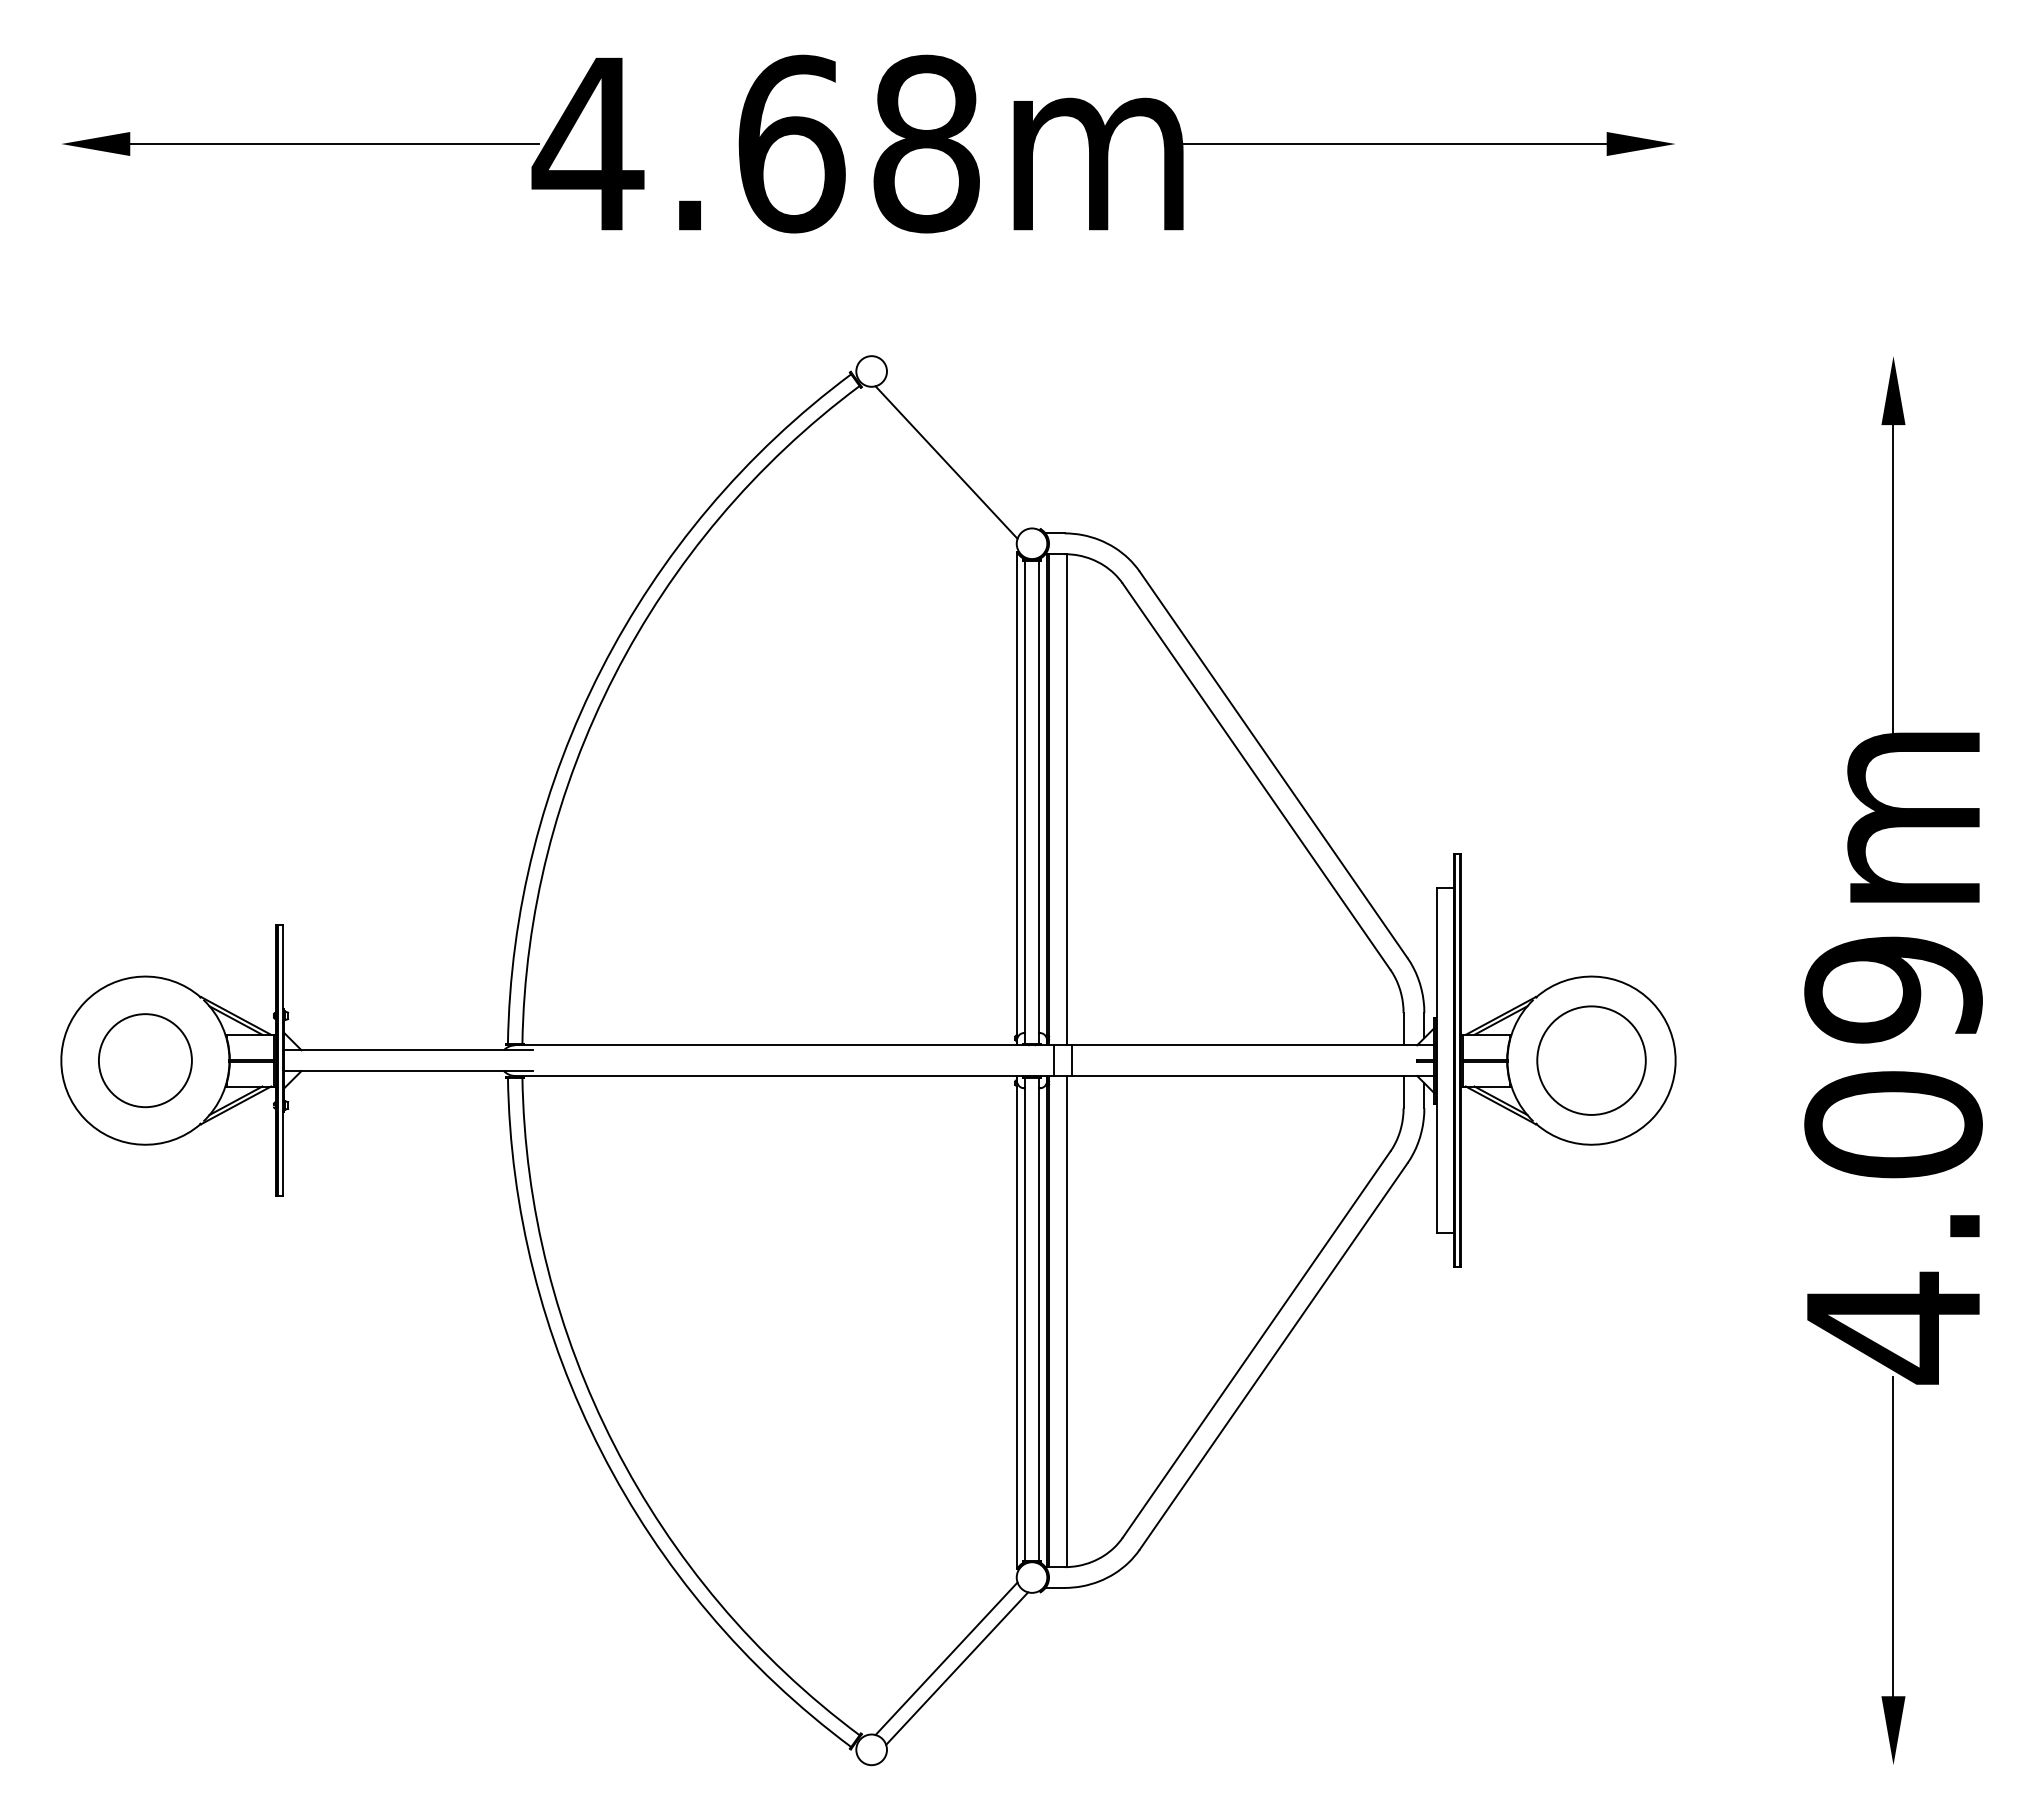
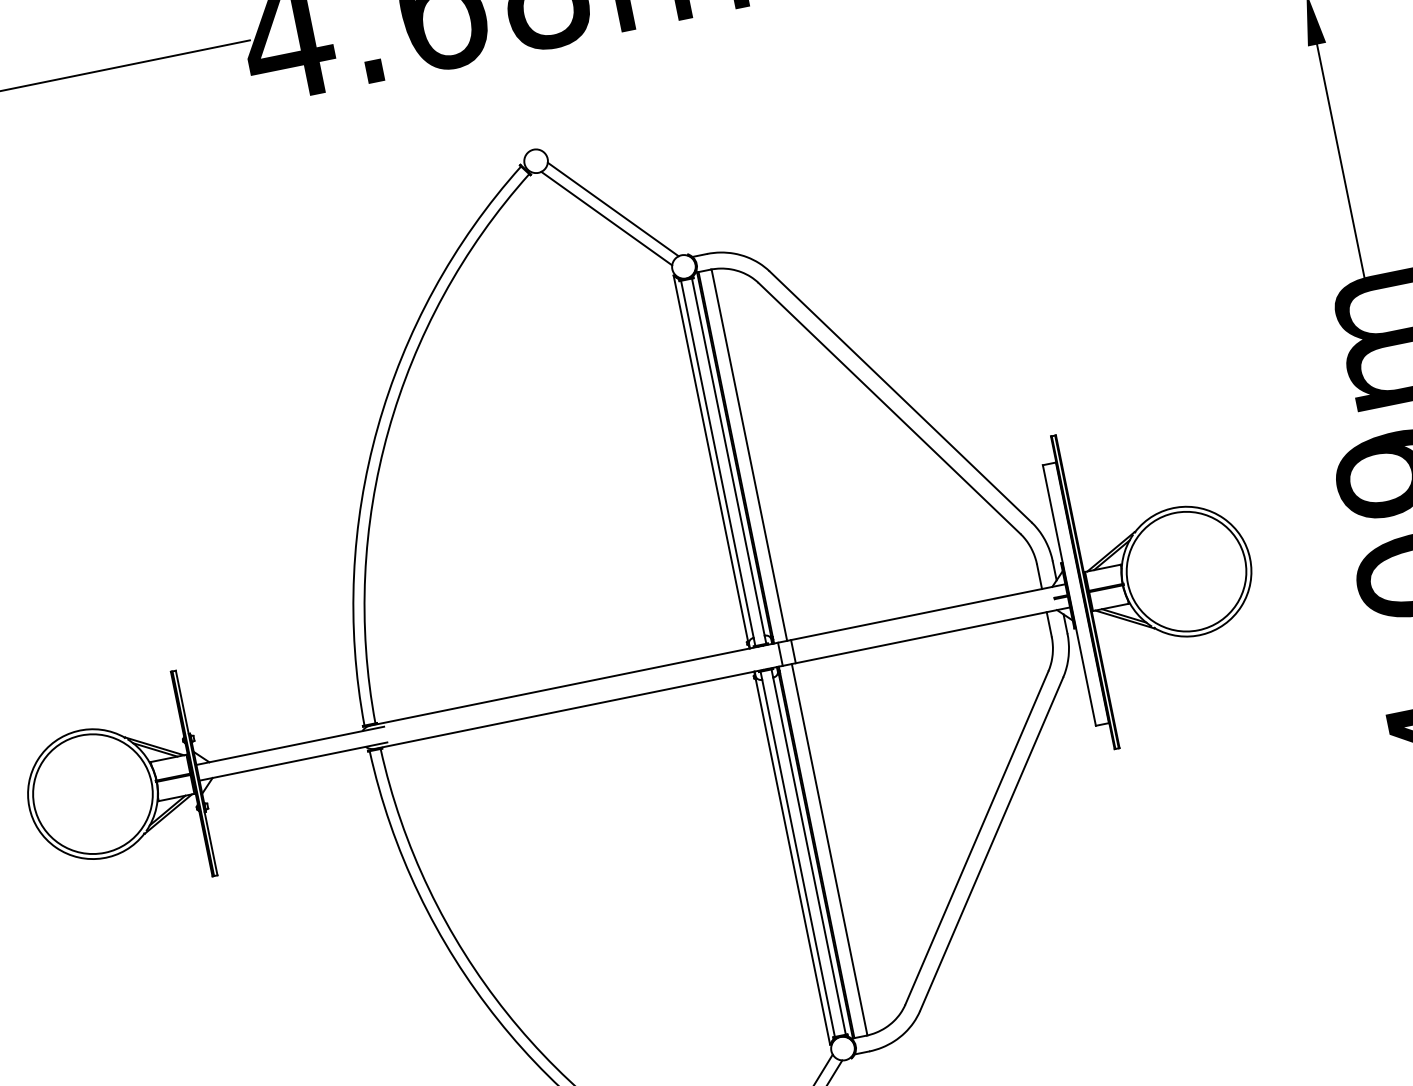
line: (957, 452) -> (613, 209), added
circle: (144, 1060) -> (92, 794), size x1.67
circle: (1591, 1060) -> (1186, 571), size x1.43

